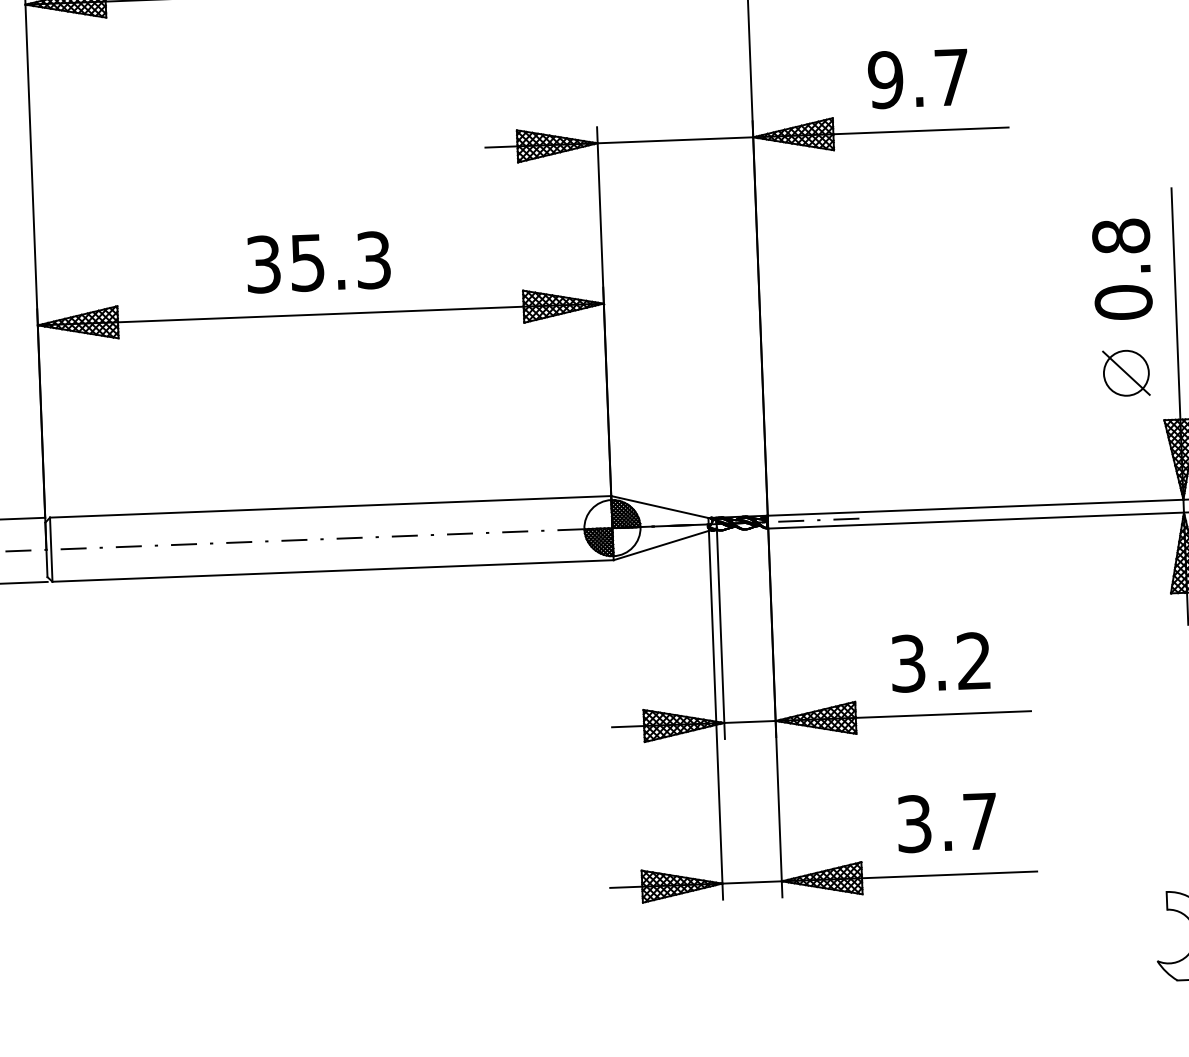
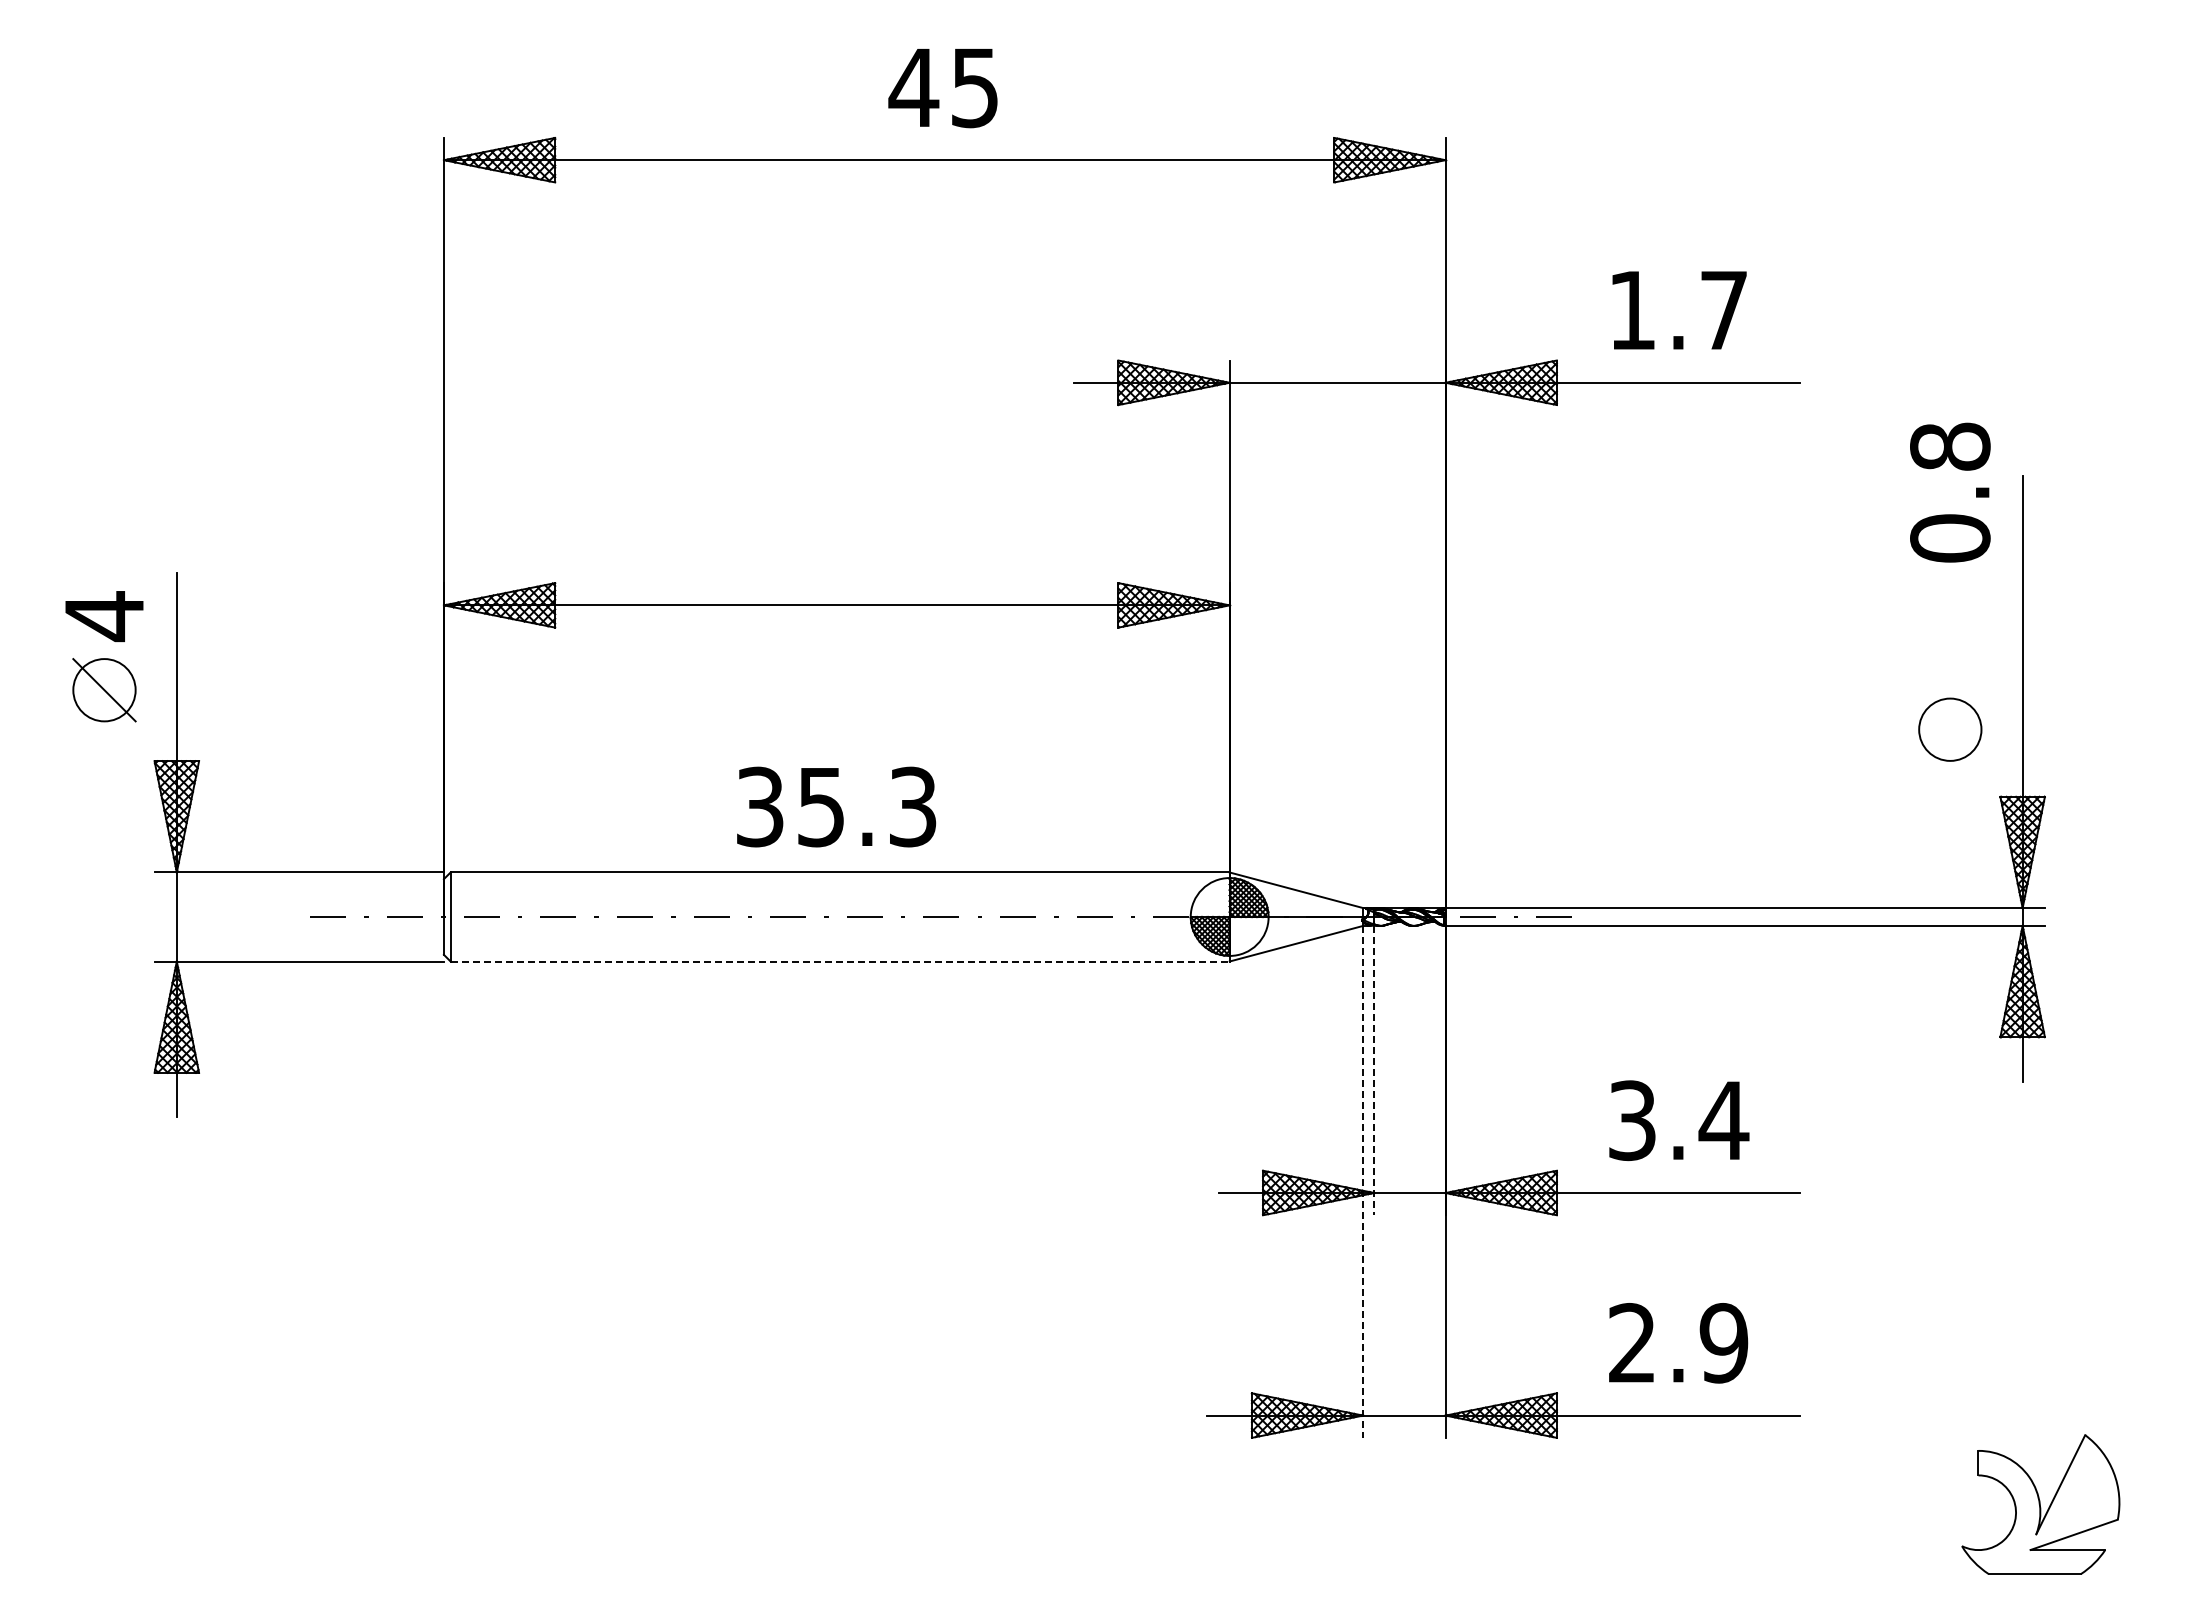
text: (885, 80) -> (1632, 310), 9.7 -> 1.7
text: (318, 262) -> (836, 806), moved
text: (1122, 269) -> (1950, 492), moved
line: (1126, 373) -> (1950, 729), removed
line: (333, 570) -> (840, 961), solid -> dashed
line: (721, 634) -> (1374, 1070), solid -> dashed
text: (973, 660) -> (1723, 1119), 3.2 -> 3.4
line: (716, 714) -> (1363, 1181), solid -> dashed
text: (947, 822) -> (1678, 1343), 3.7 -> 2.9

